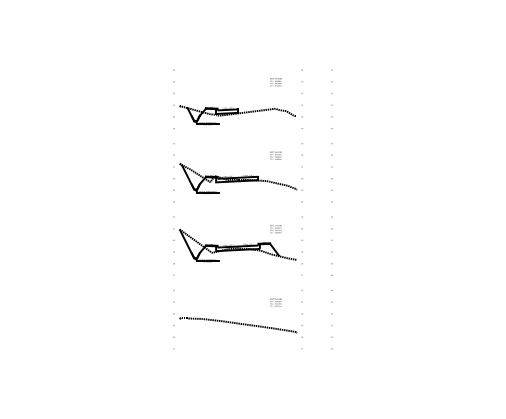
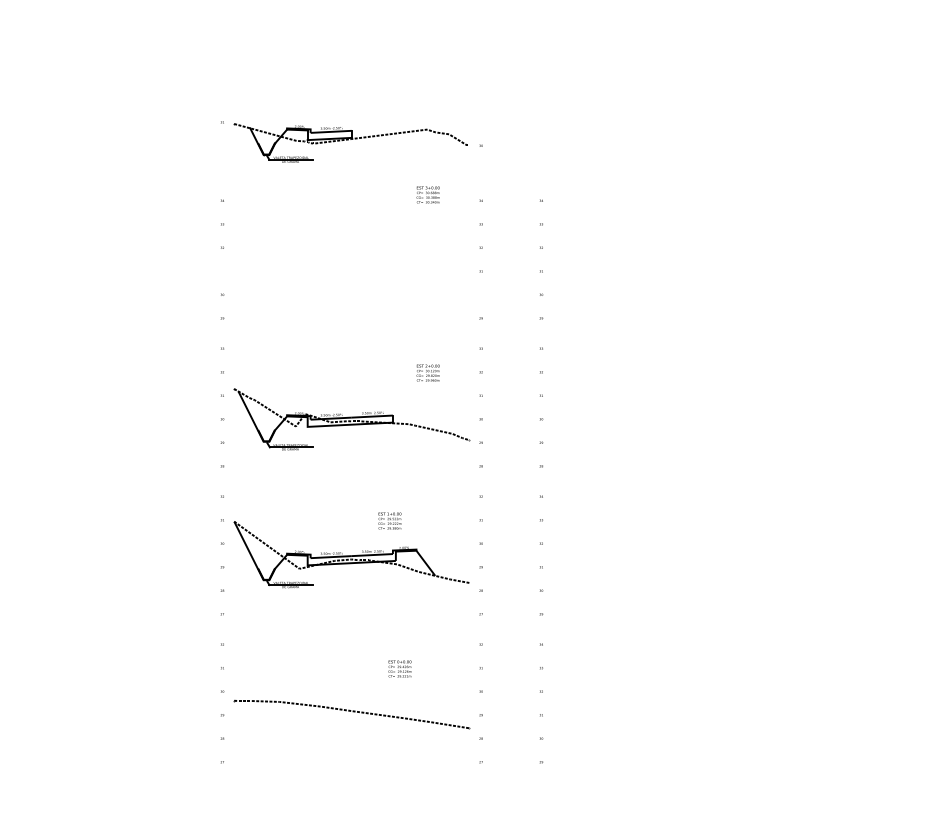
text: (275, 82) -> (427, 195), moved
part: (237, 114) -> (350, 141), moved
text: (275, 229) -> (388, 521), moved
text: (275, 302) -> (399, 668), moved

